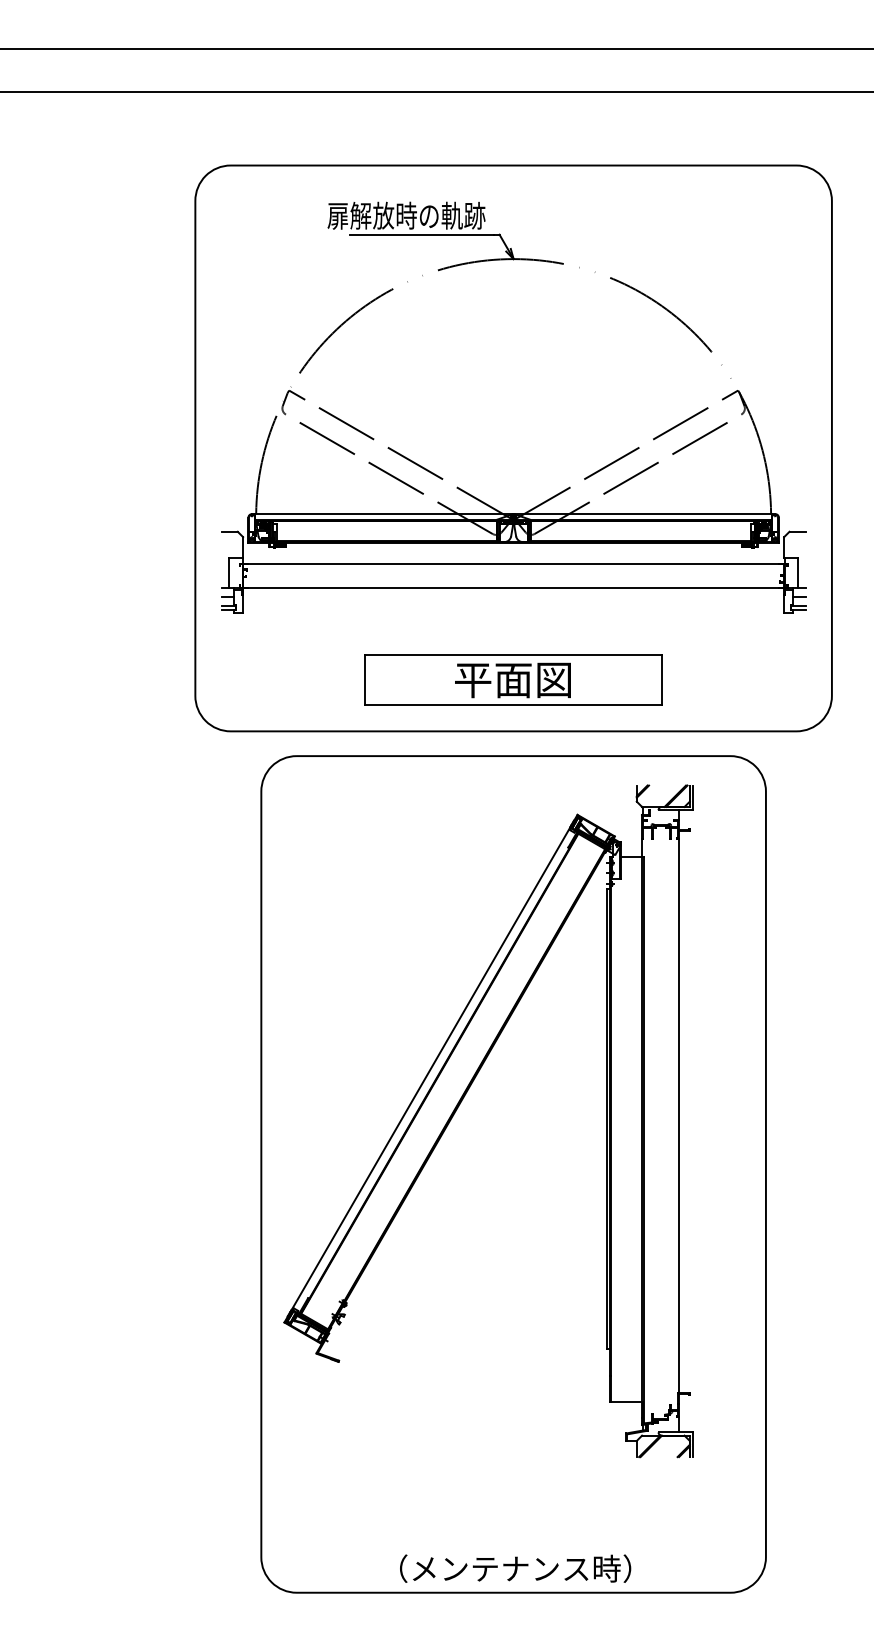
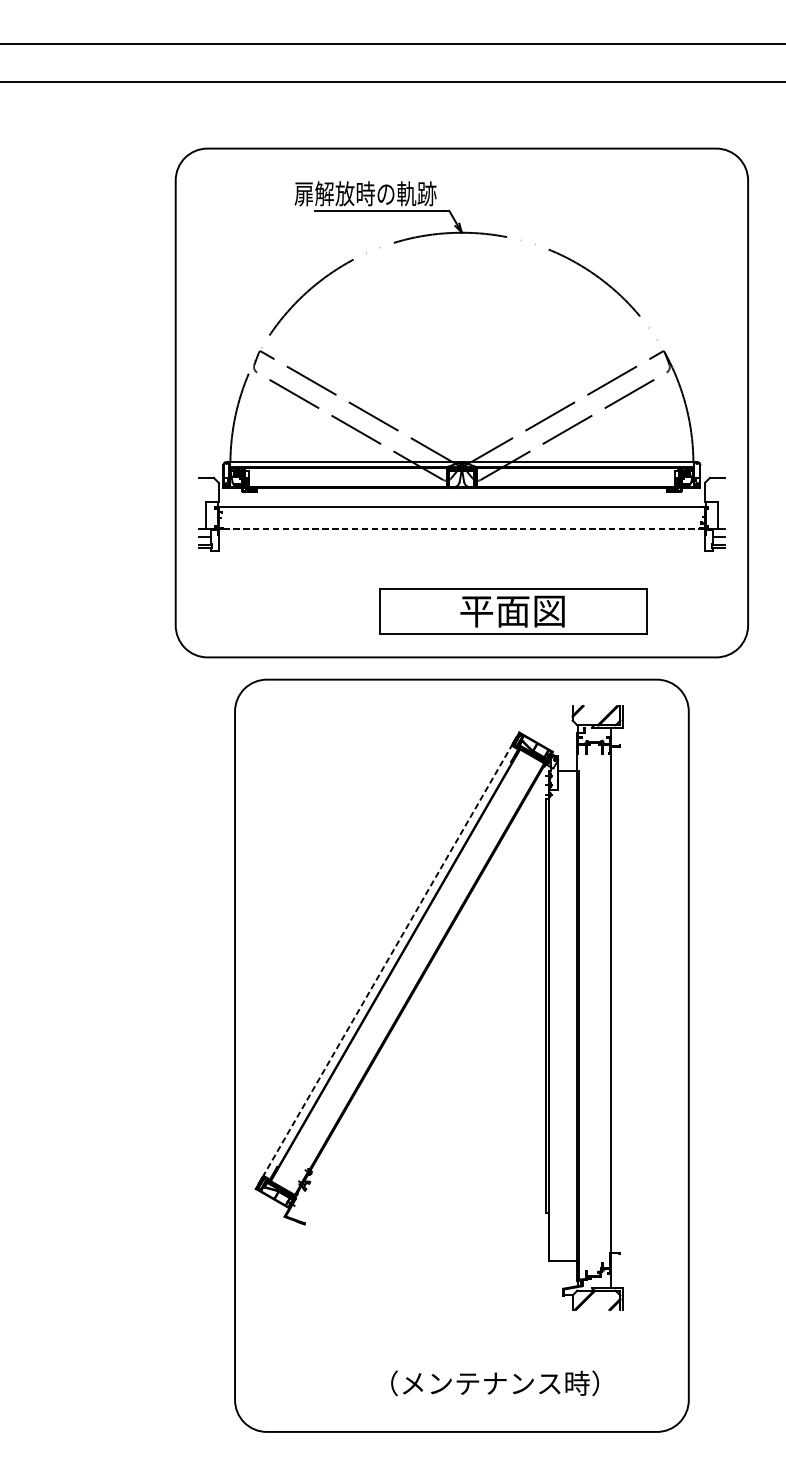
line: (514, 588) -> (462, 528), solid -> dashed
part: (513, 679) -> (513, 610), moved
line: (430, 1068) -> (387, 960), solid -> dashed
text: (515, 1568) -> (495, 1383), moved

